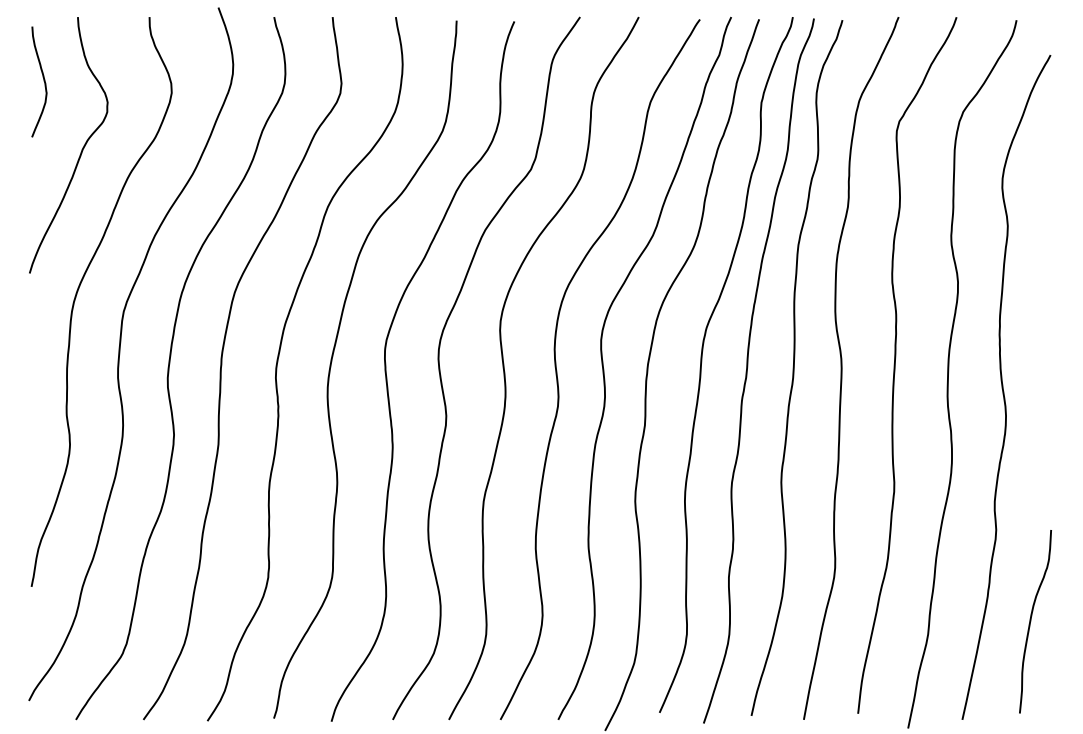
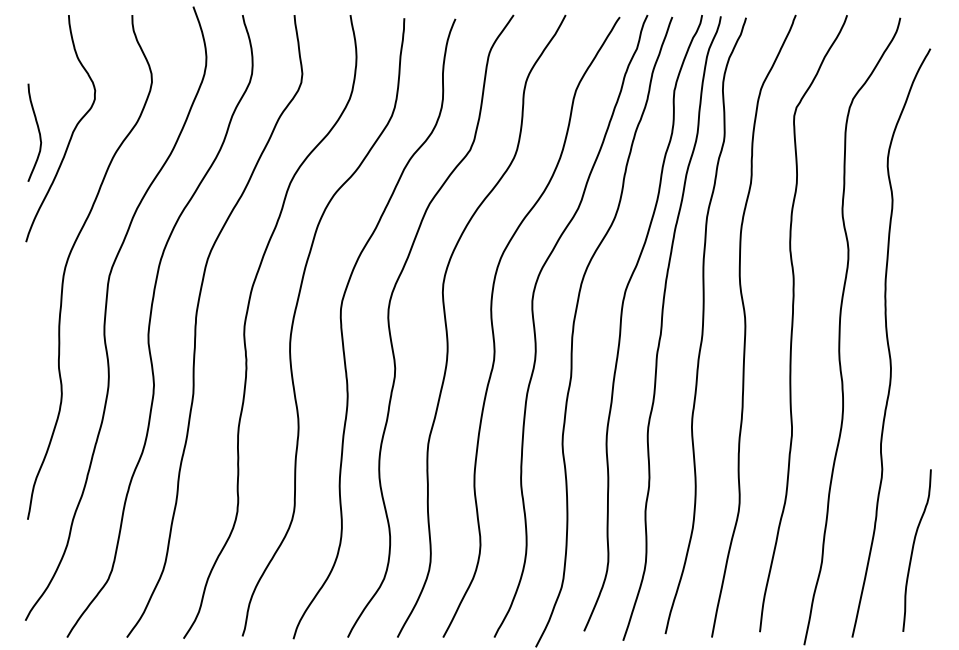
curve: (43, 81) -> (38, 132), moved

